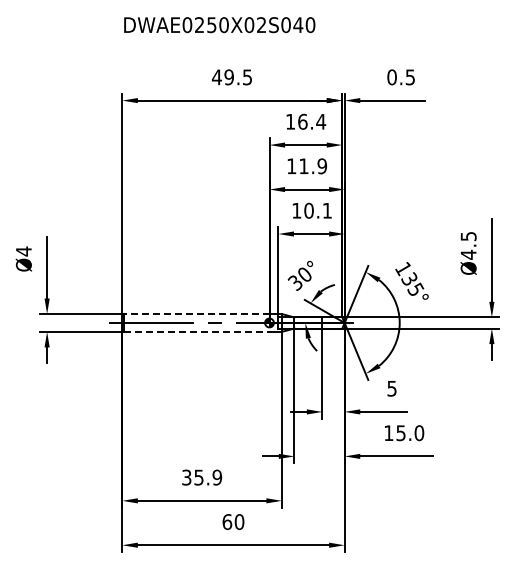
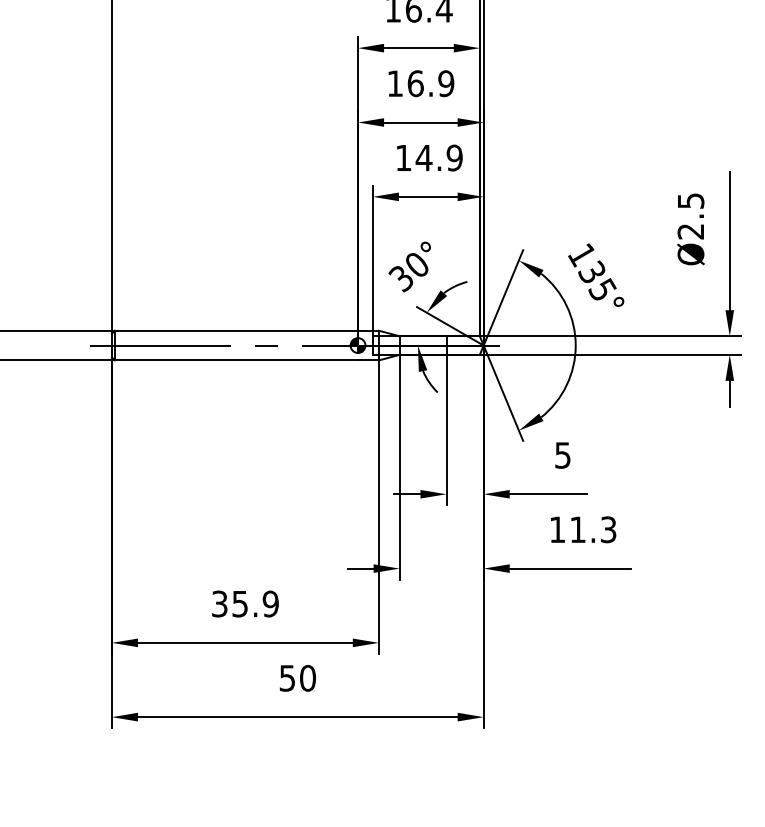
text: (303, 166) -> (414, 83), 11.9 -> 16.9
text: (318, 210) -> (439, 157), 10.1 -> 14.9
text: (468, 254) -> (690, 231), Ø4.5 -> Ø2.5
line: (196, 314) -> (235, 331), dashed -> solid
line: (196, 331) -> (235, 359), dashed -> solid
text: (410, 433) -> (593, 530), 15.0 -> 11.3
text: (227, 522) -> (287, 679), 60 -> 50

